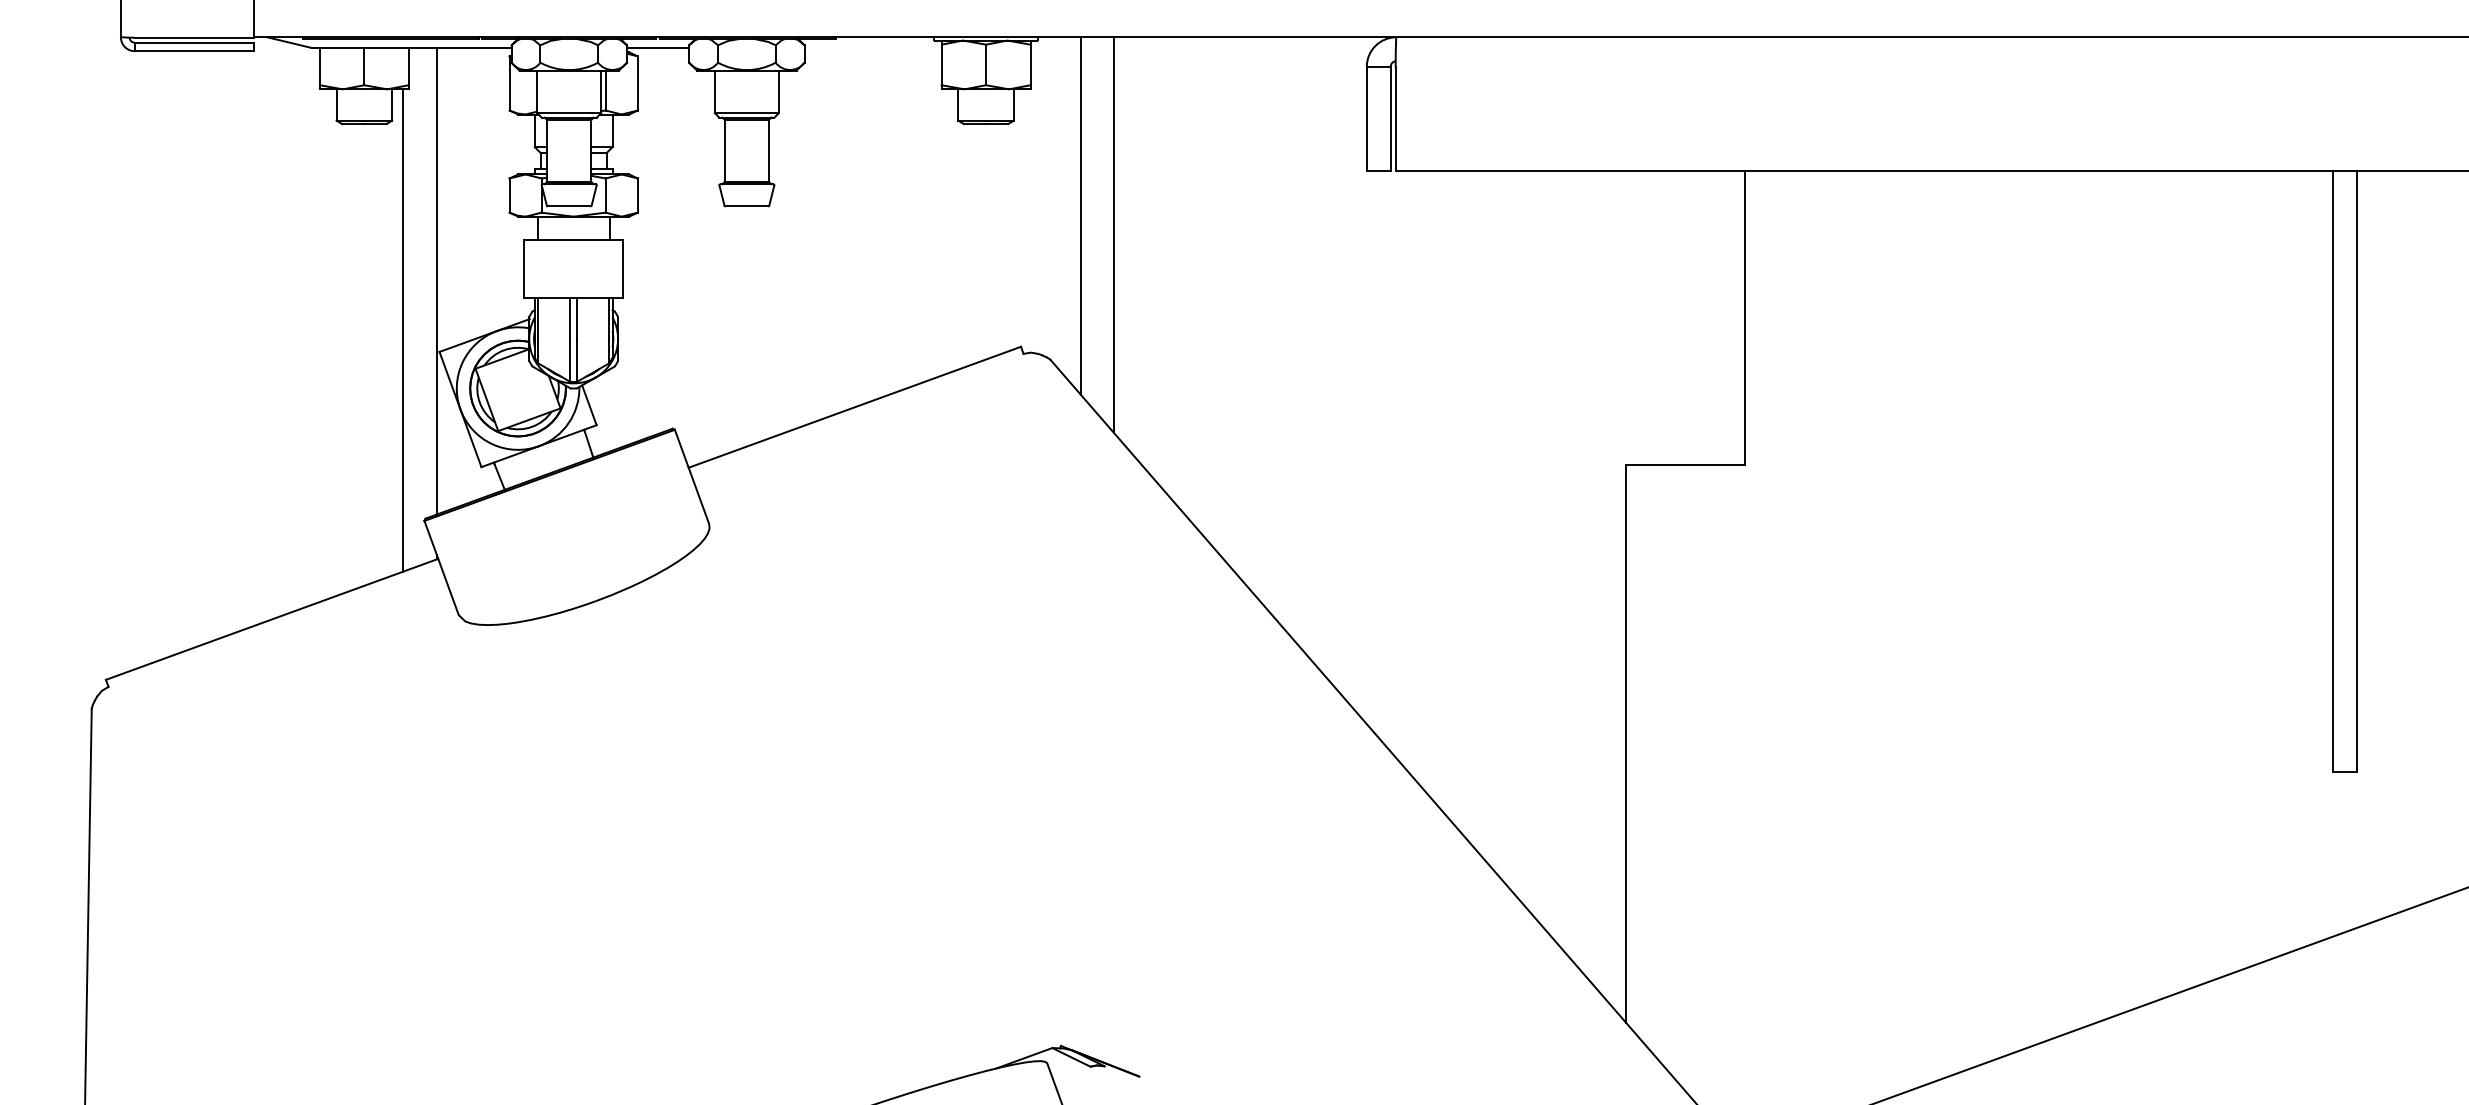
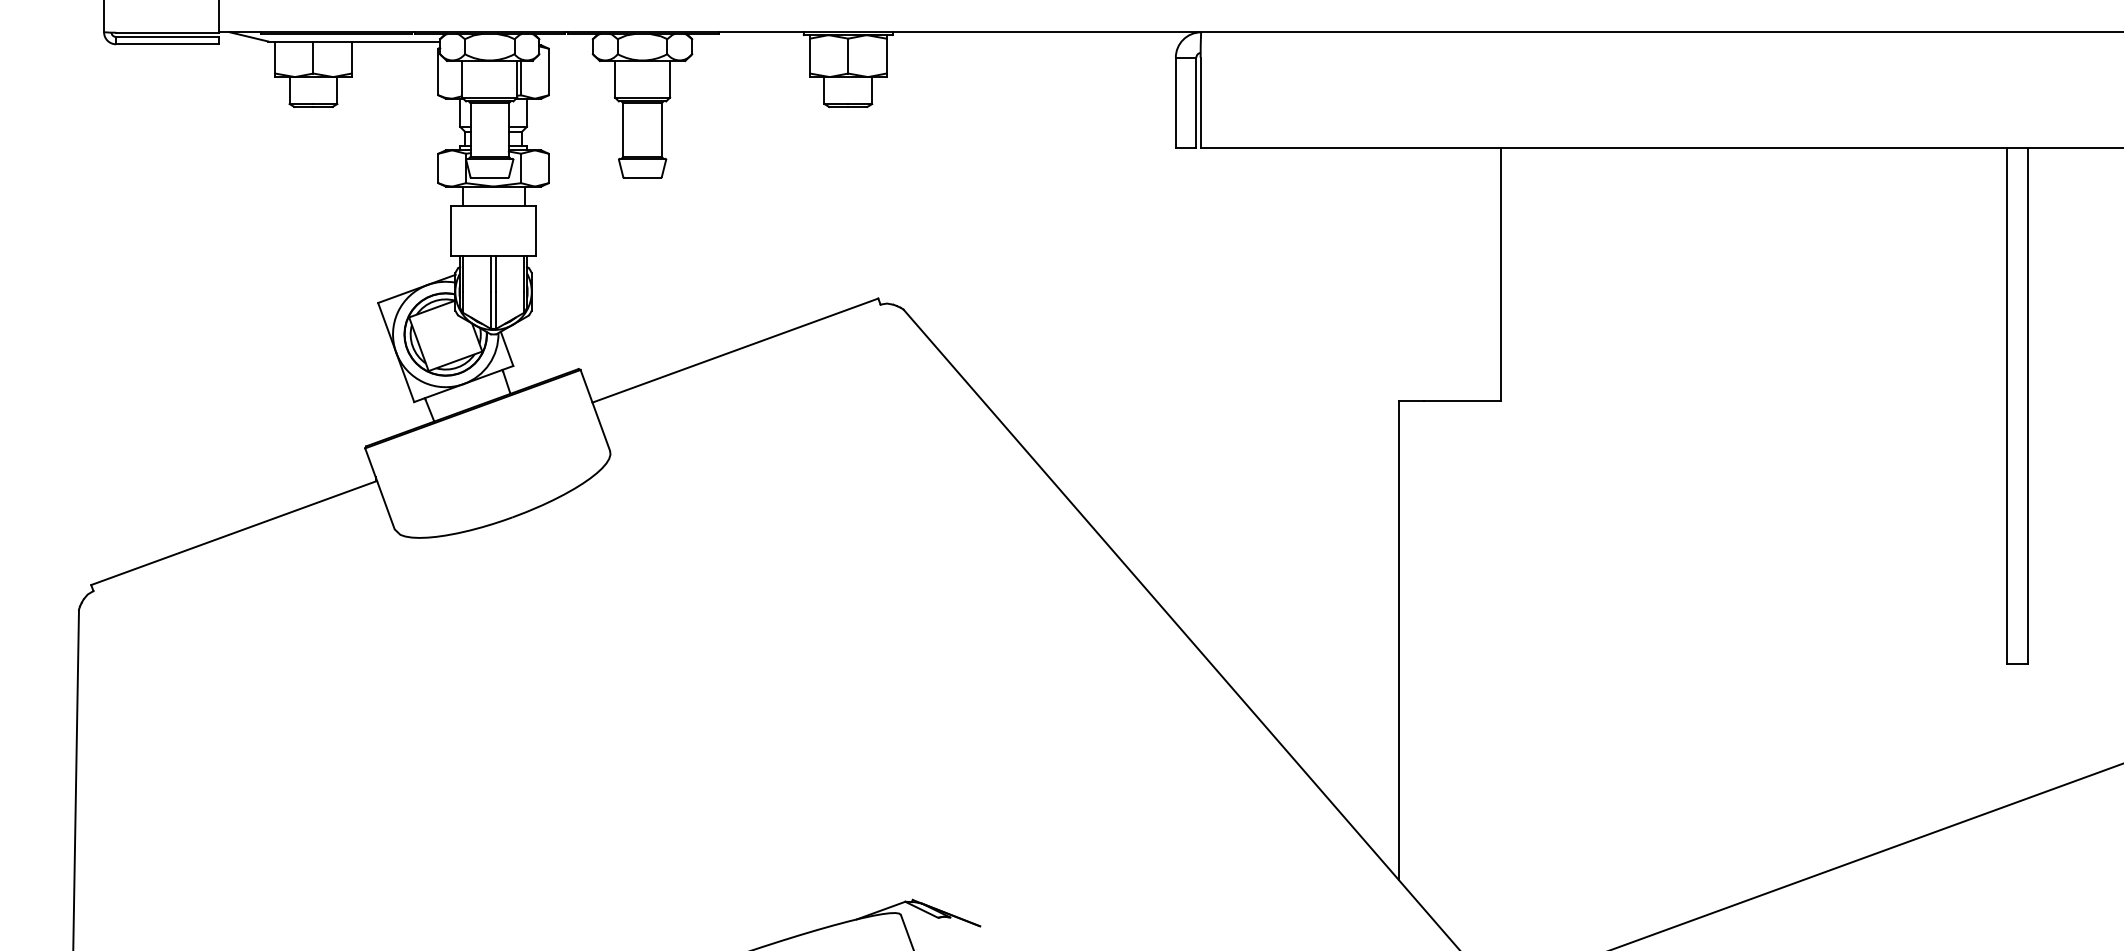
line: (657, 48) -> (565, 41), removed
line: (1080, 215) -> (929, 185), removed
line: (1113, 234) -> (957, 201), removed
line: (436, 281) -> (375, 242), removed
line: (403, 330) -> (347, 284), removed

